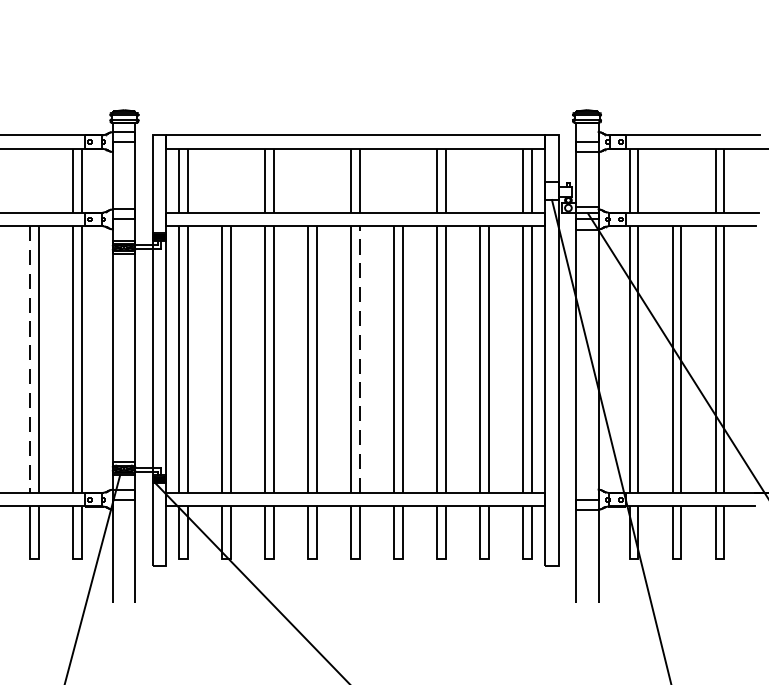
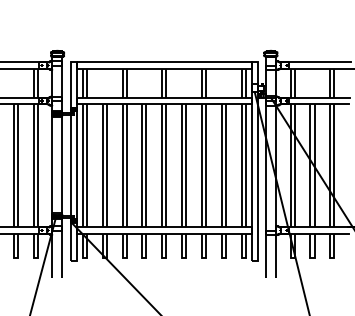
line: (29, 358) -> (13, 165), dashed -> solid
line: (360, 358) -> (166, 165), dashed -> solid

